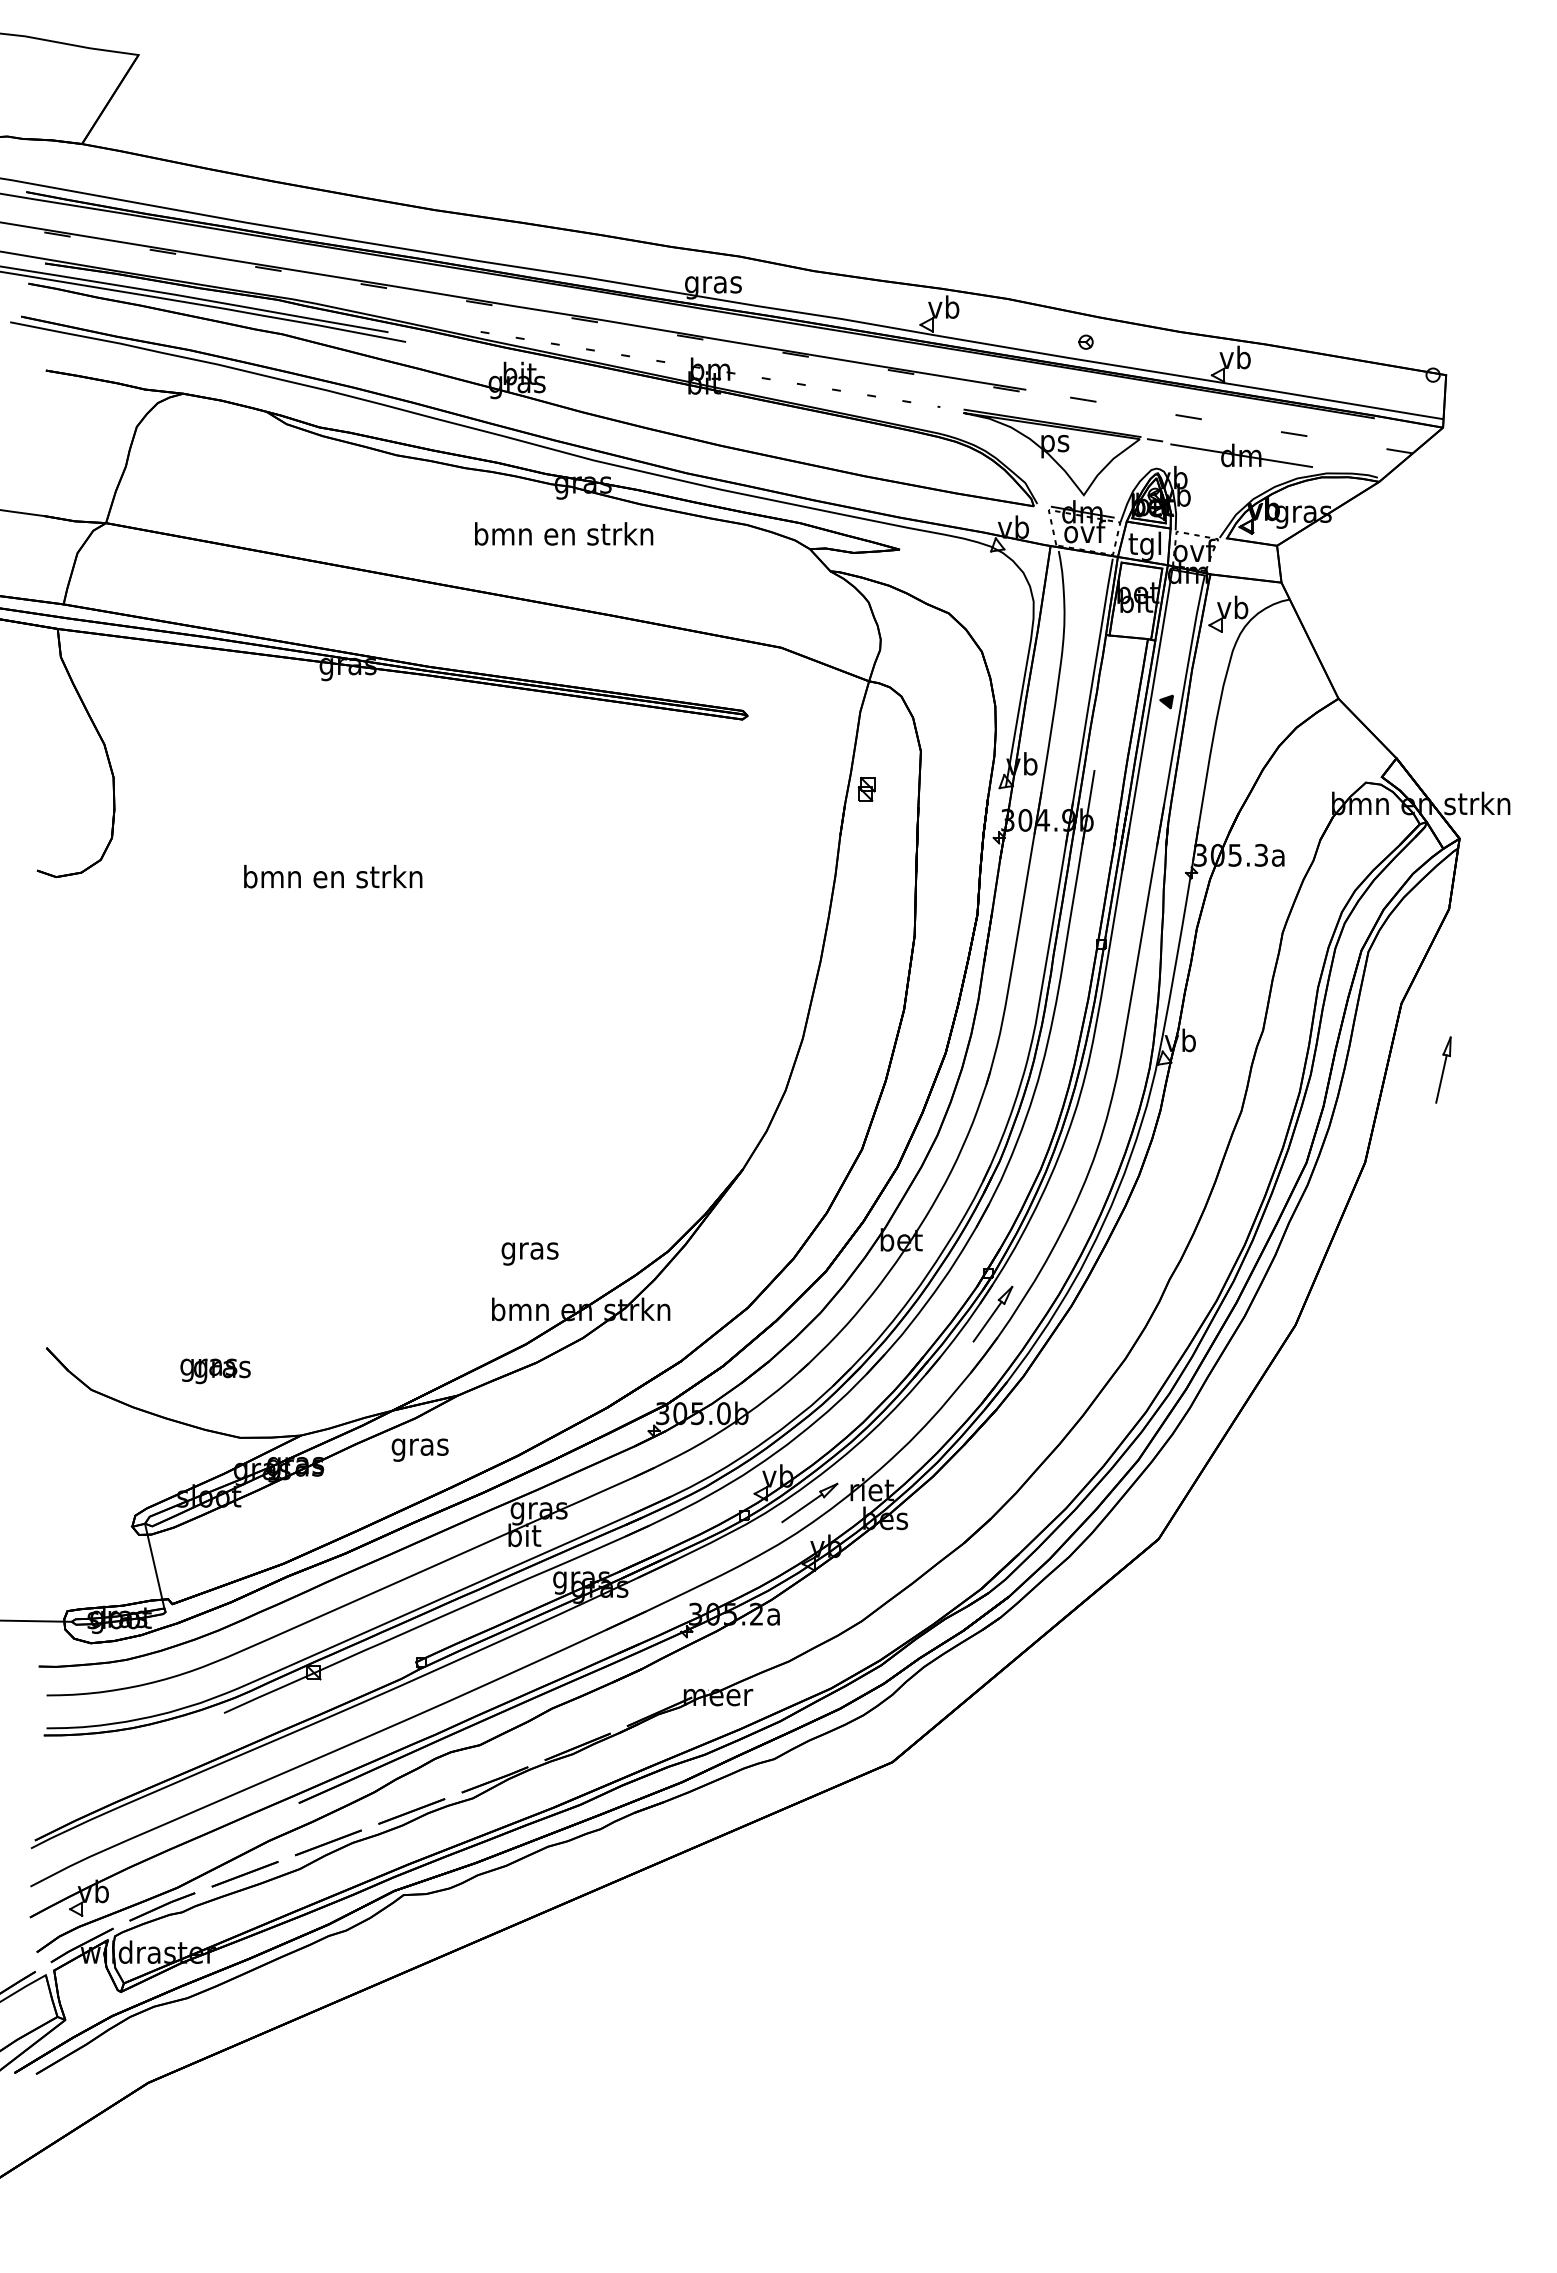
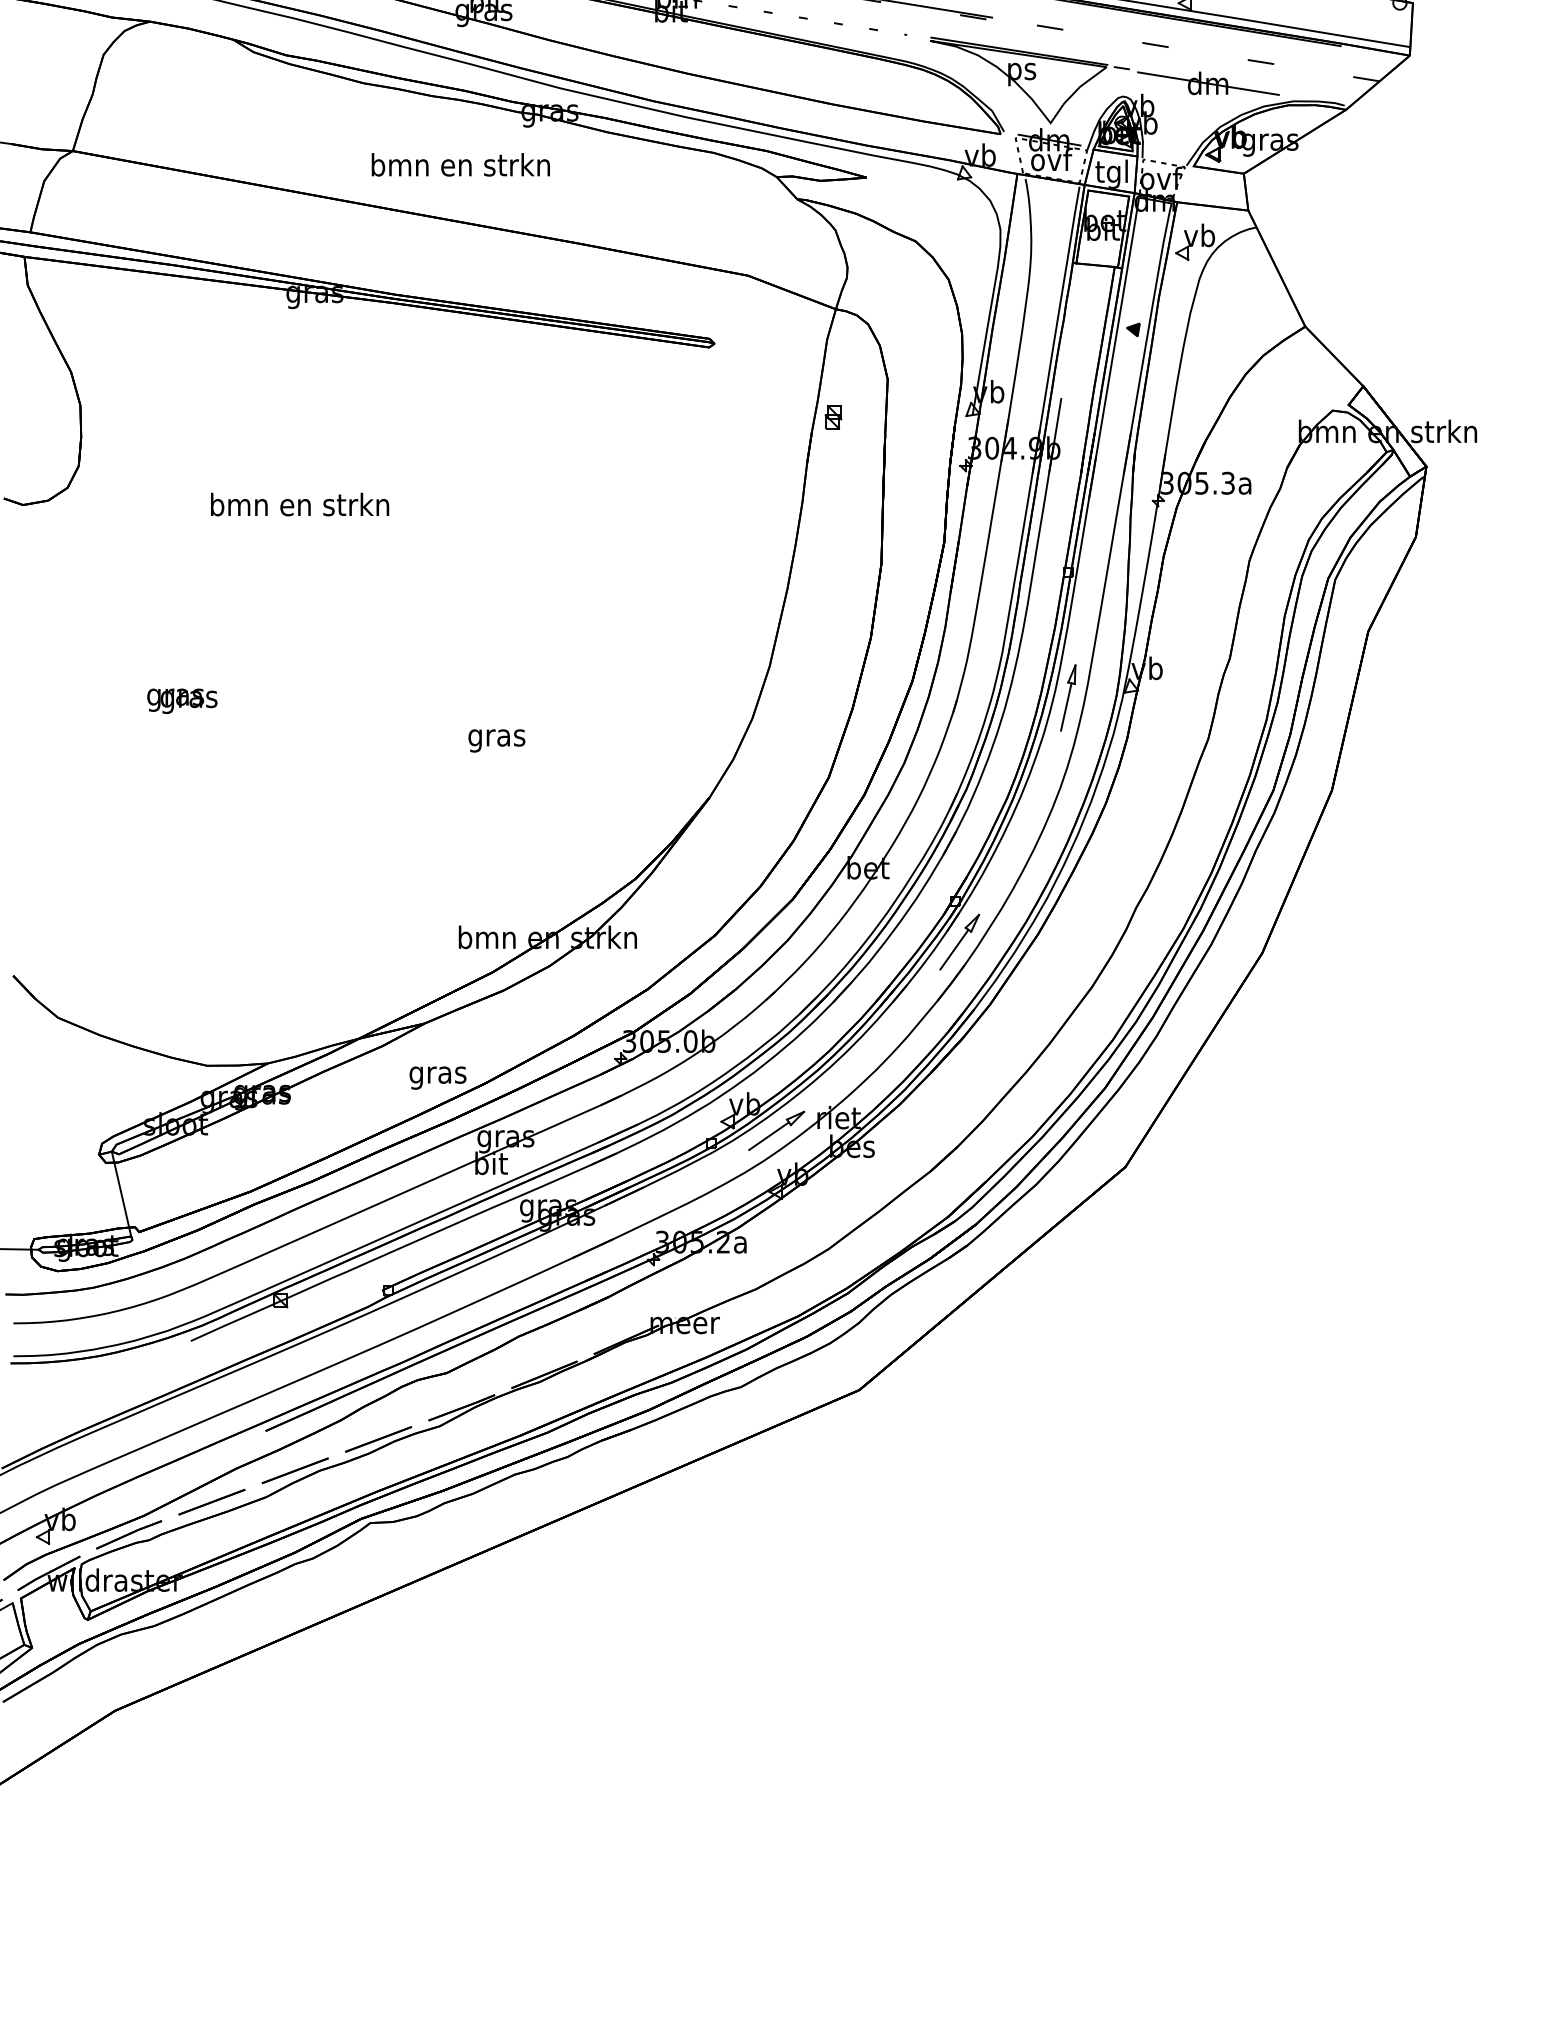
text: (564, 533) -> (461, 164), moved
part: (1443, 1069) -> (1068, 697), moved
text: (529, 1253) -> (496, 740), moved
text: (215, 1371) -> (182, 701), moved
text: (419, 1449) -> (437, 1077), moved

